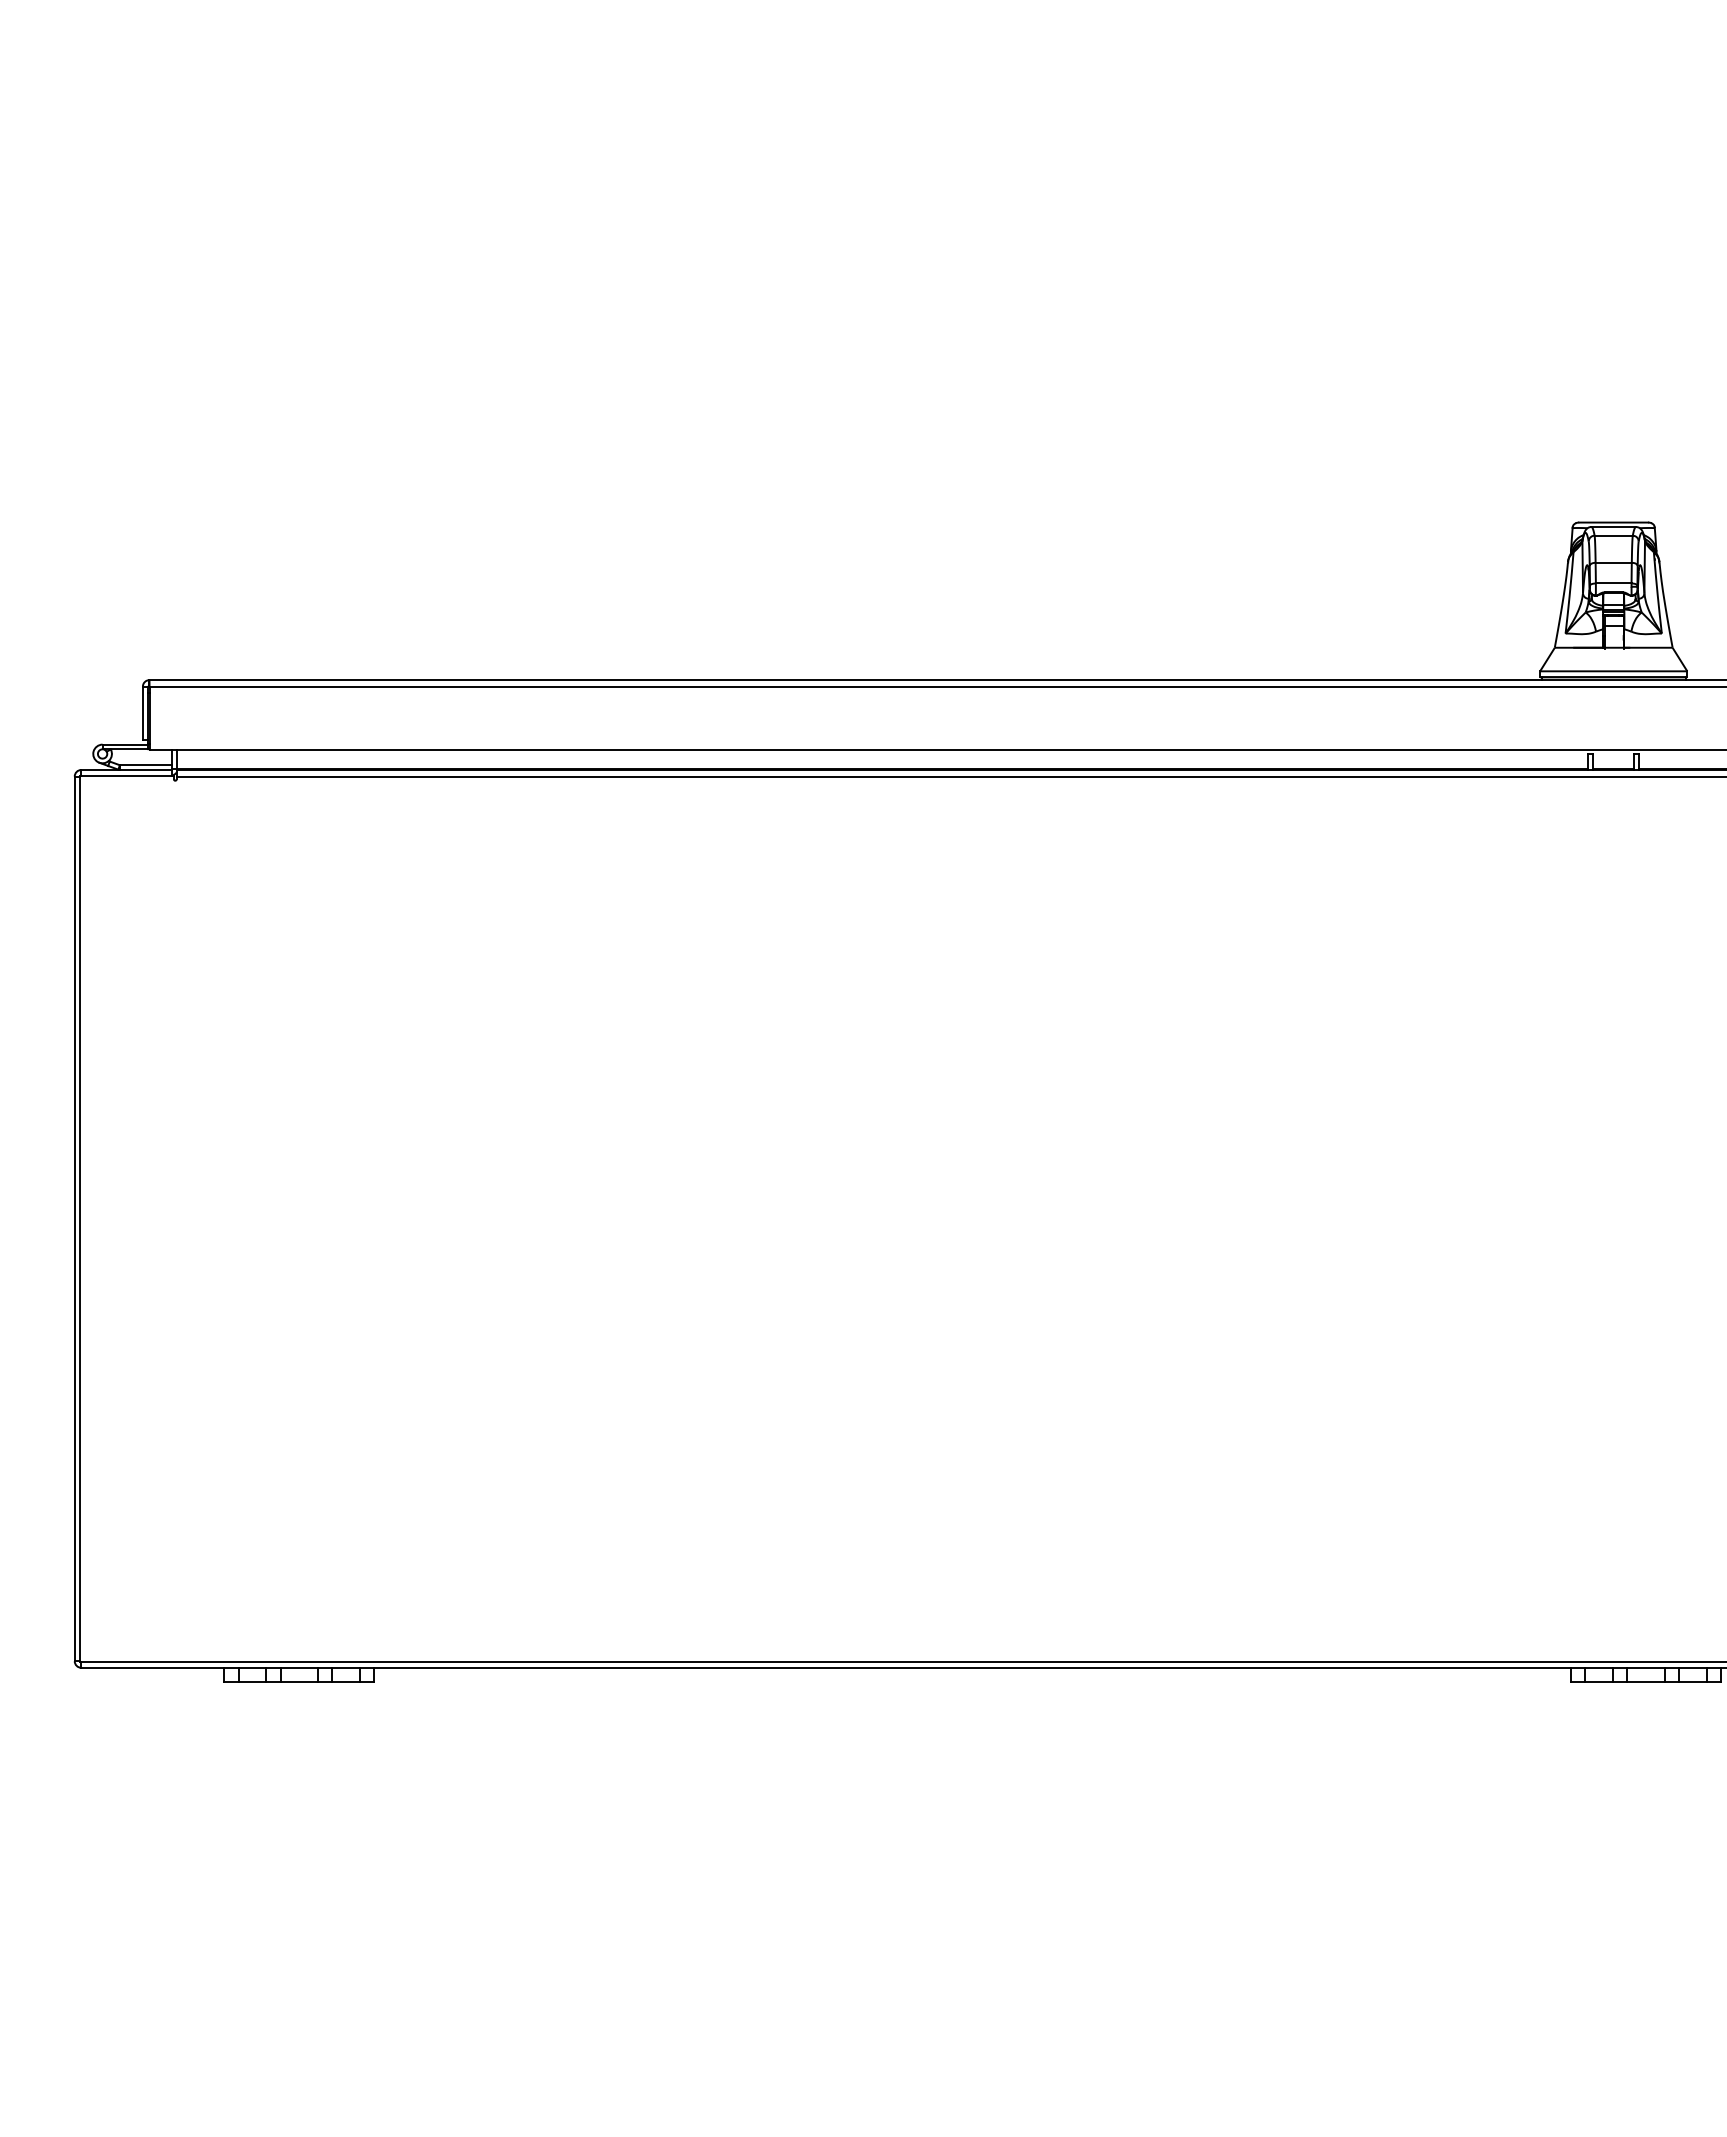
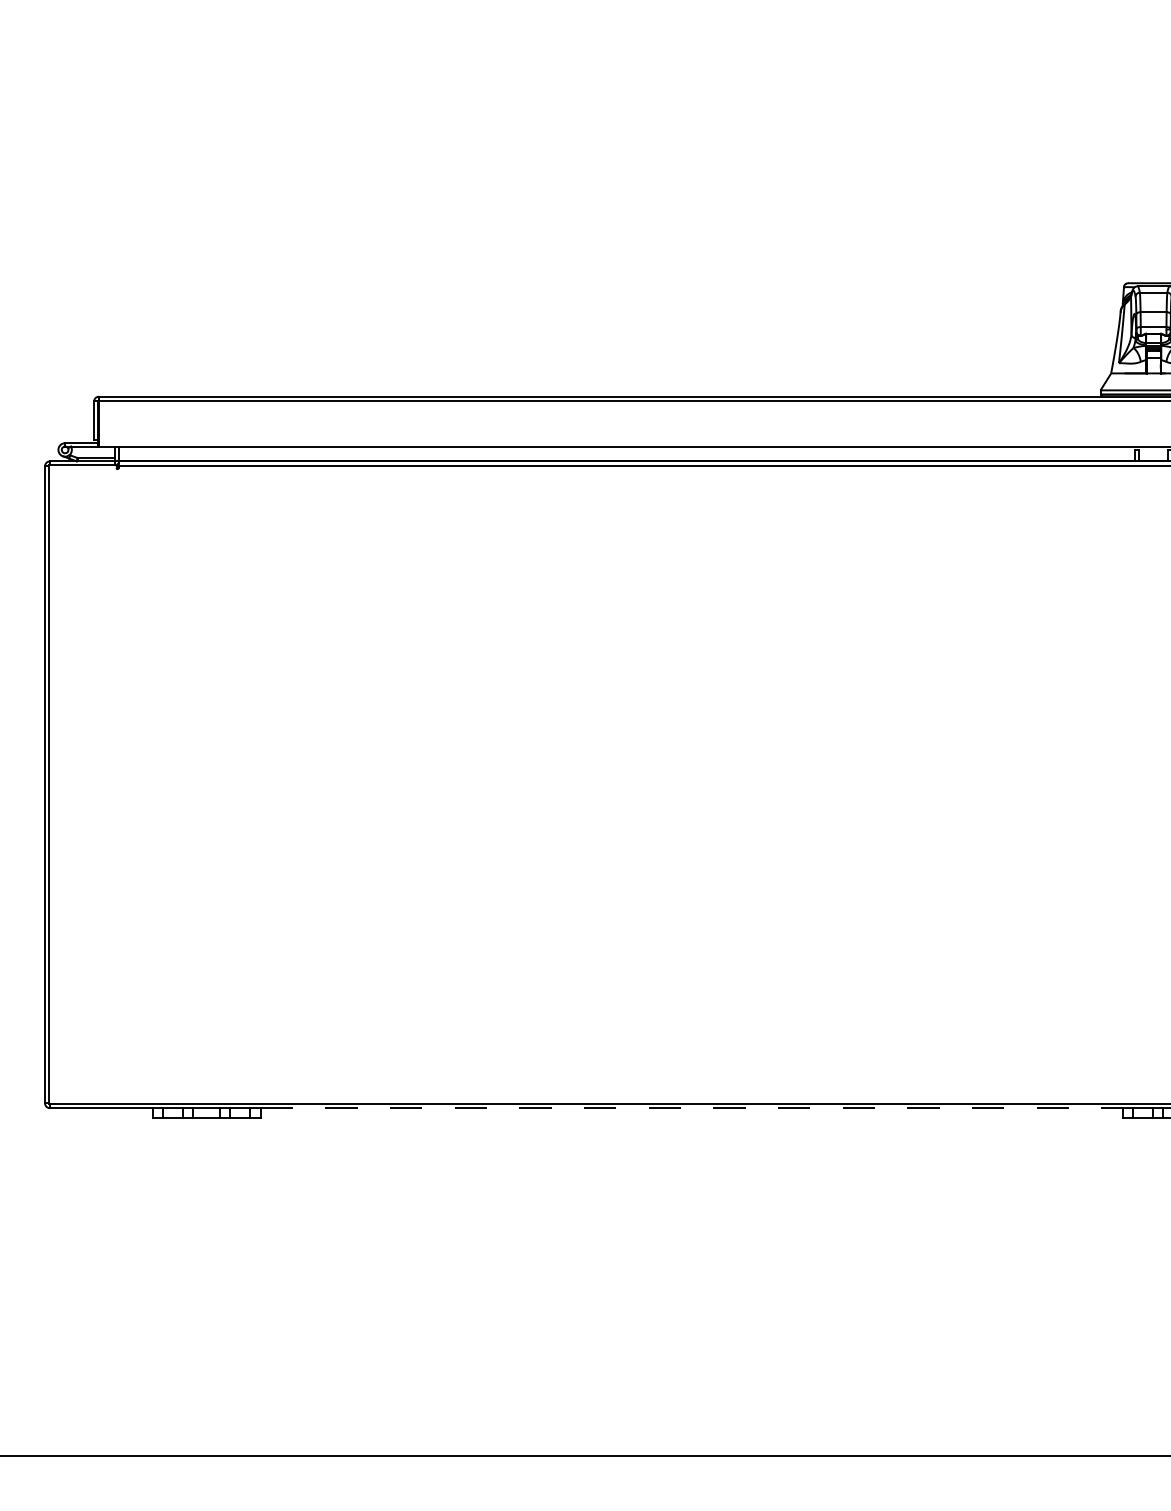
line: (972, 1667) -> (691, 1107), solid -> dashed

